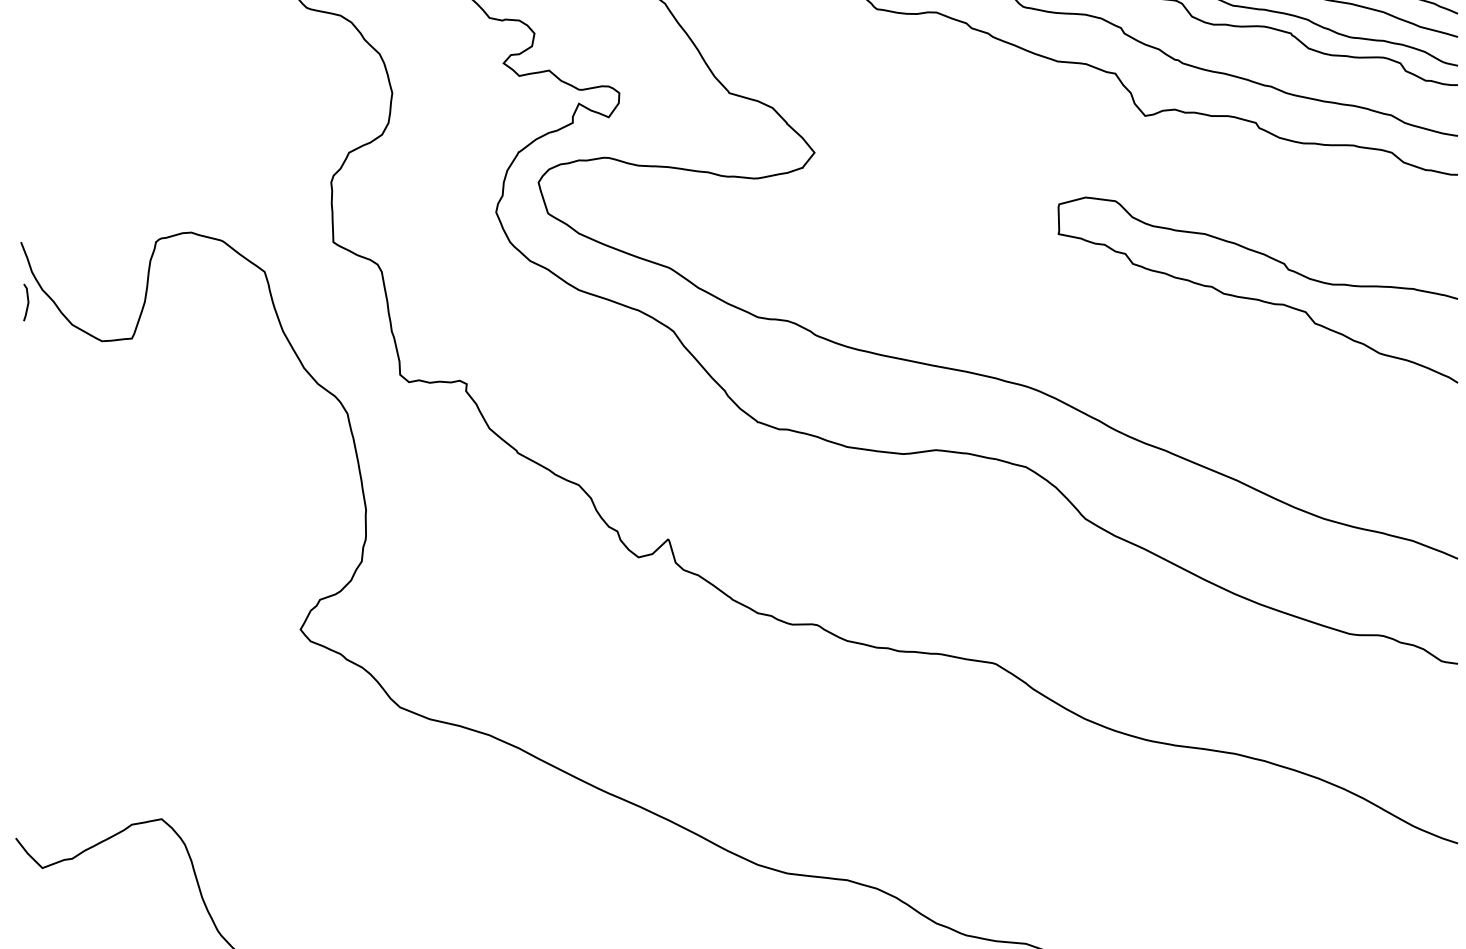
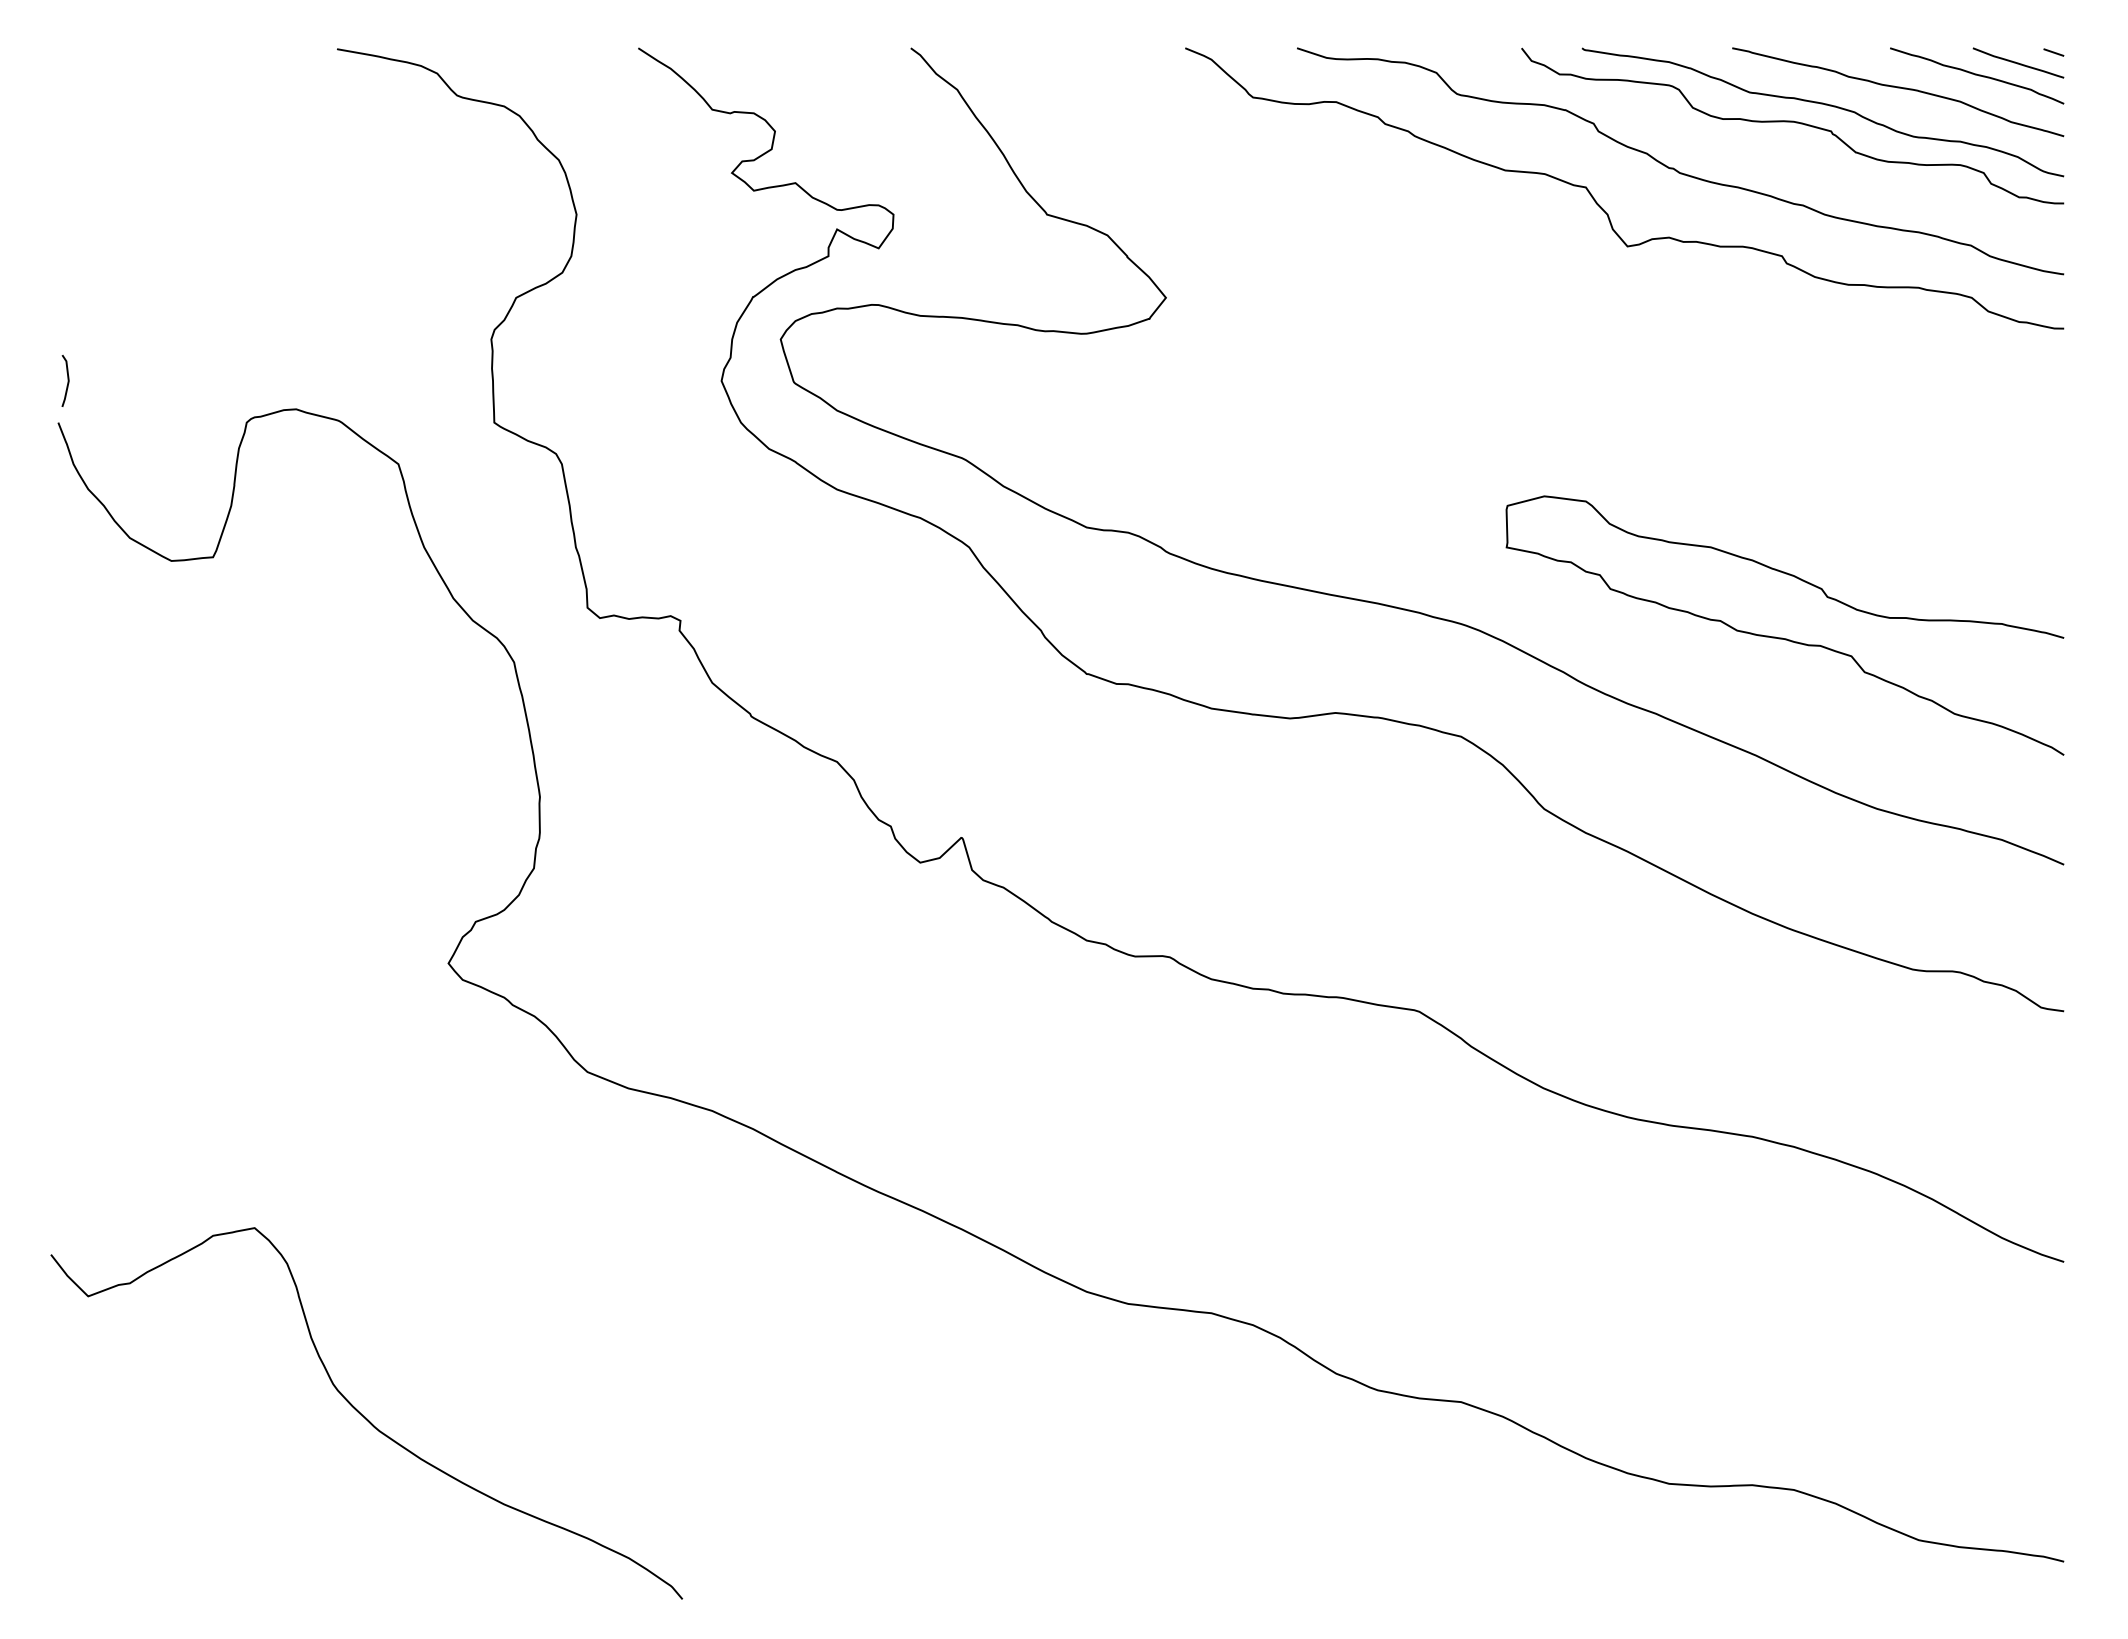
curve: (1256, 298) -> (1782, 637), moved
line: (27, 302) -> (67, 380), moved

